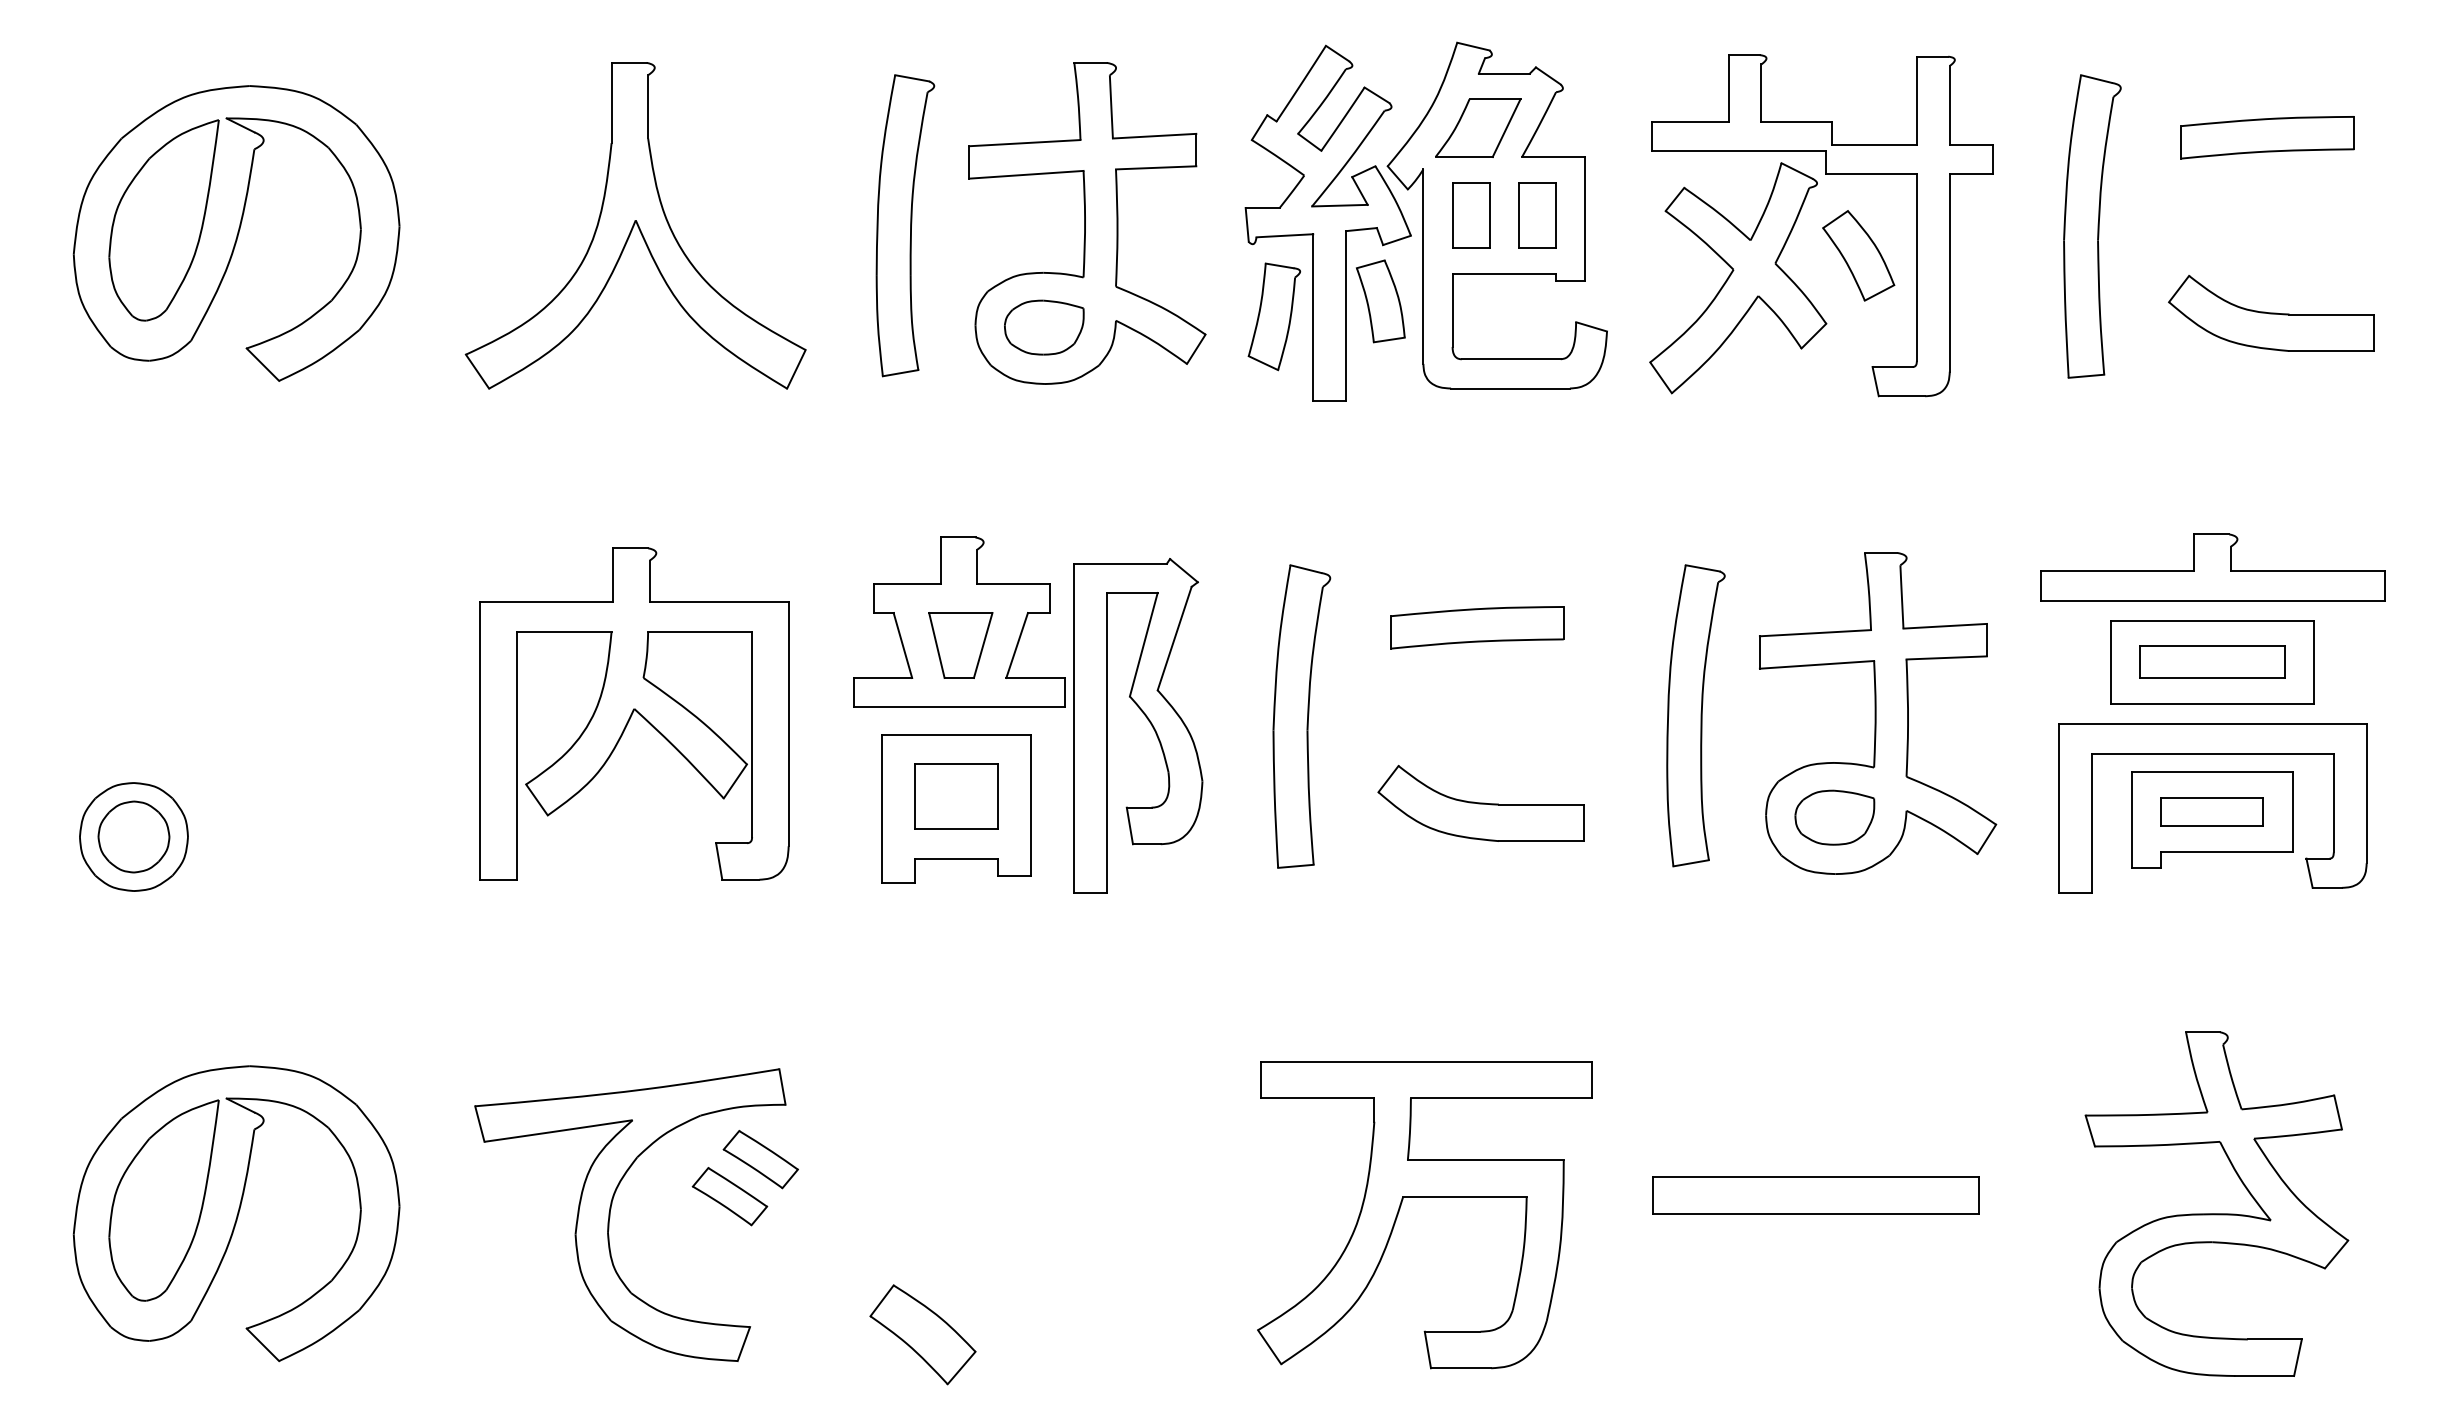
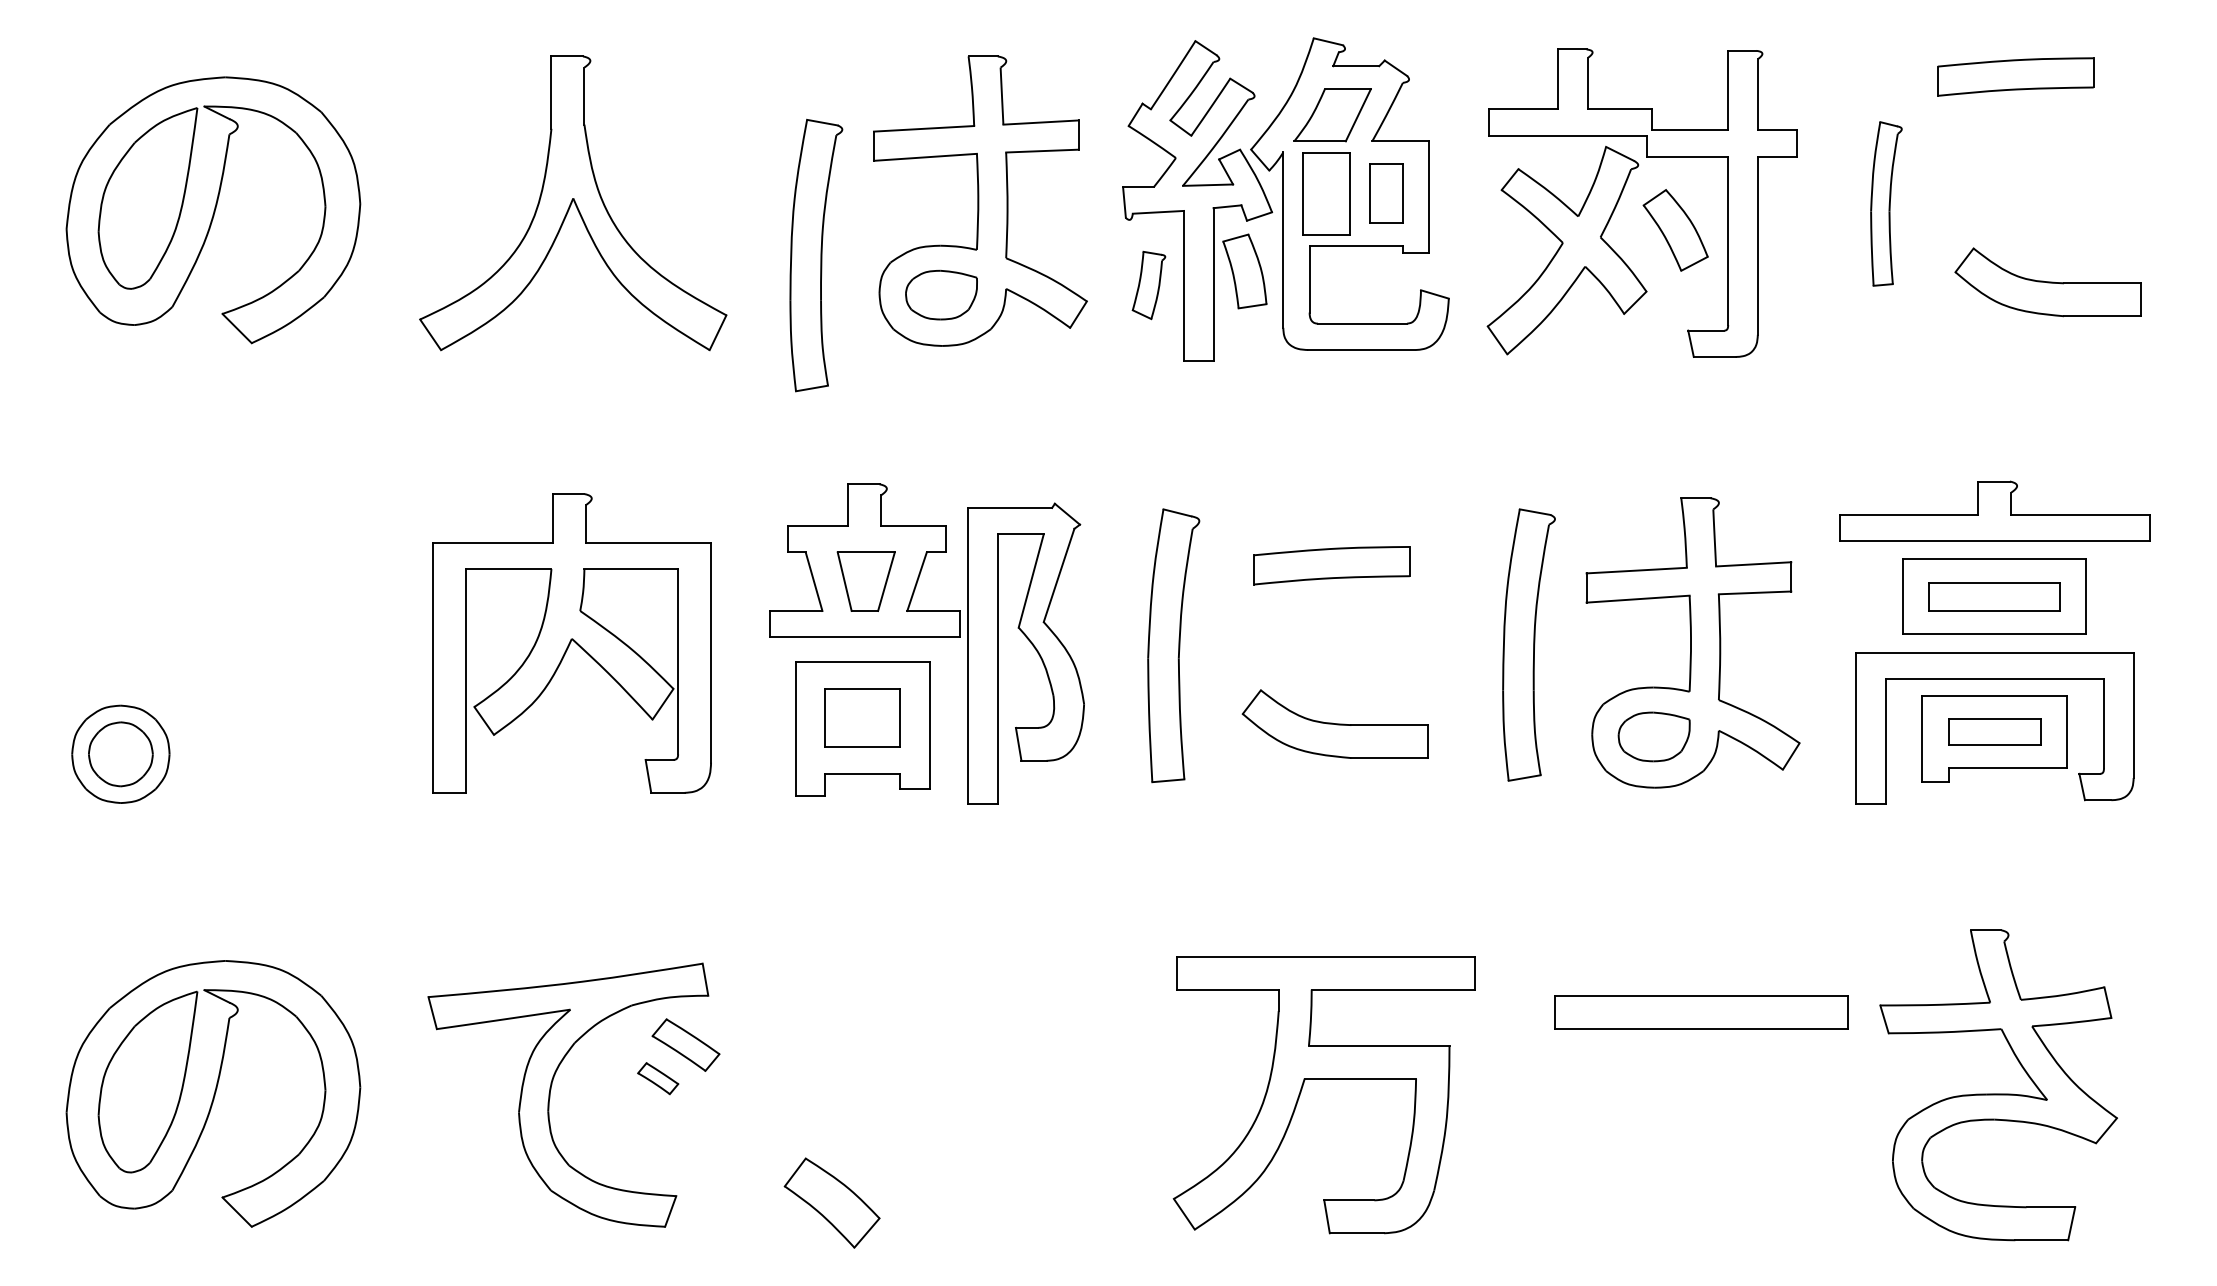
part: (2267, 137) -> (2015, 76), moved
part: (1471, 215) -> (1326, 194), size x1.4
part: (905, 225) -> (816, 255), moved
part: (2092, 226) -> (1886, 203), size x0.6
part: (1274, 316) -> (1149, 285), size x0.7
part: (1815, 1195) -> (1700, 1012), moved
part: (729, 1196) -> (657, 1078), size x0.6
part: (1424, 1197) -> (1323, 1079), moved

